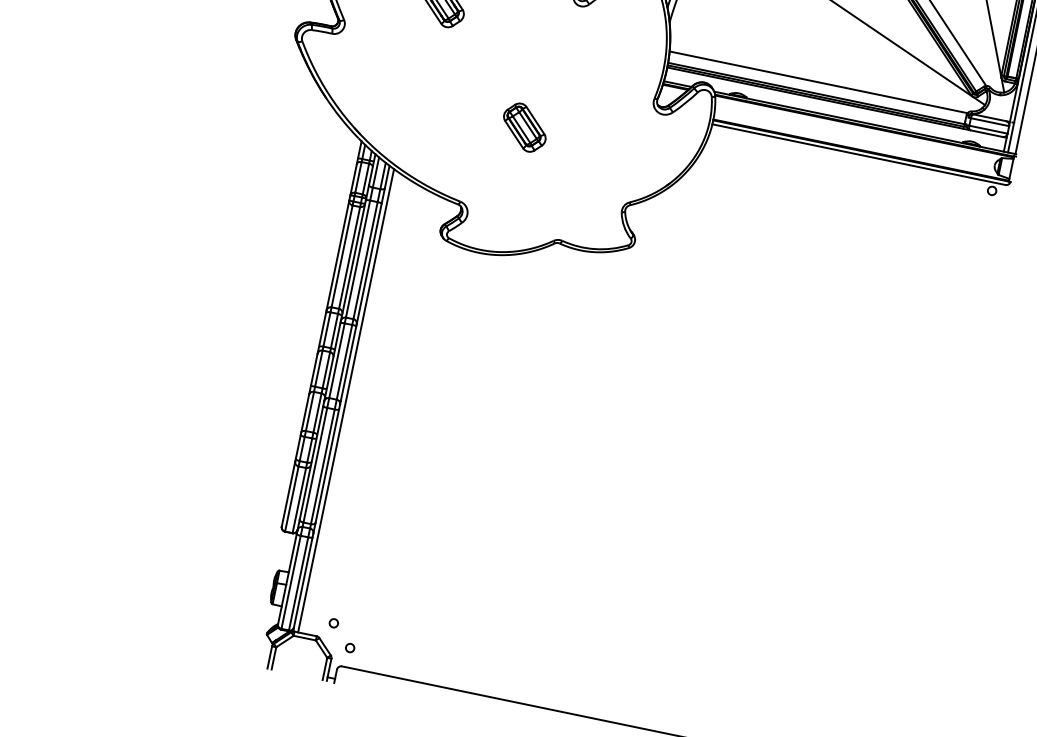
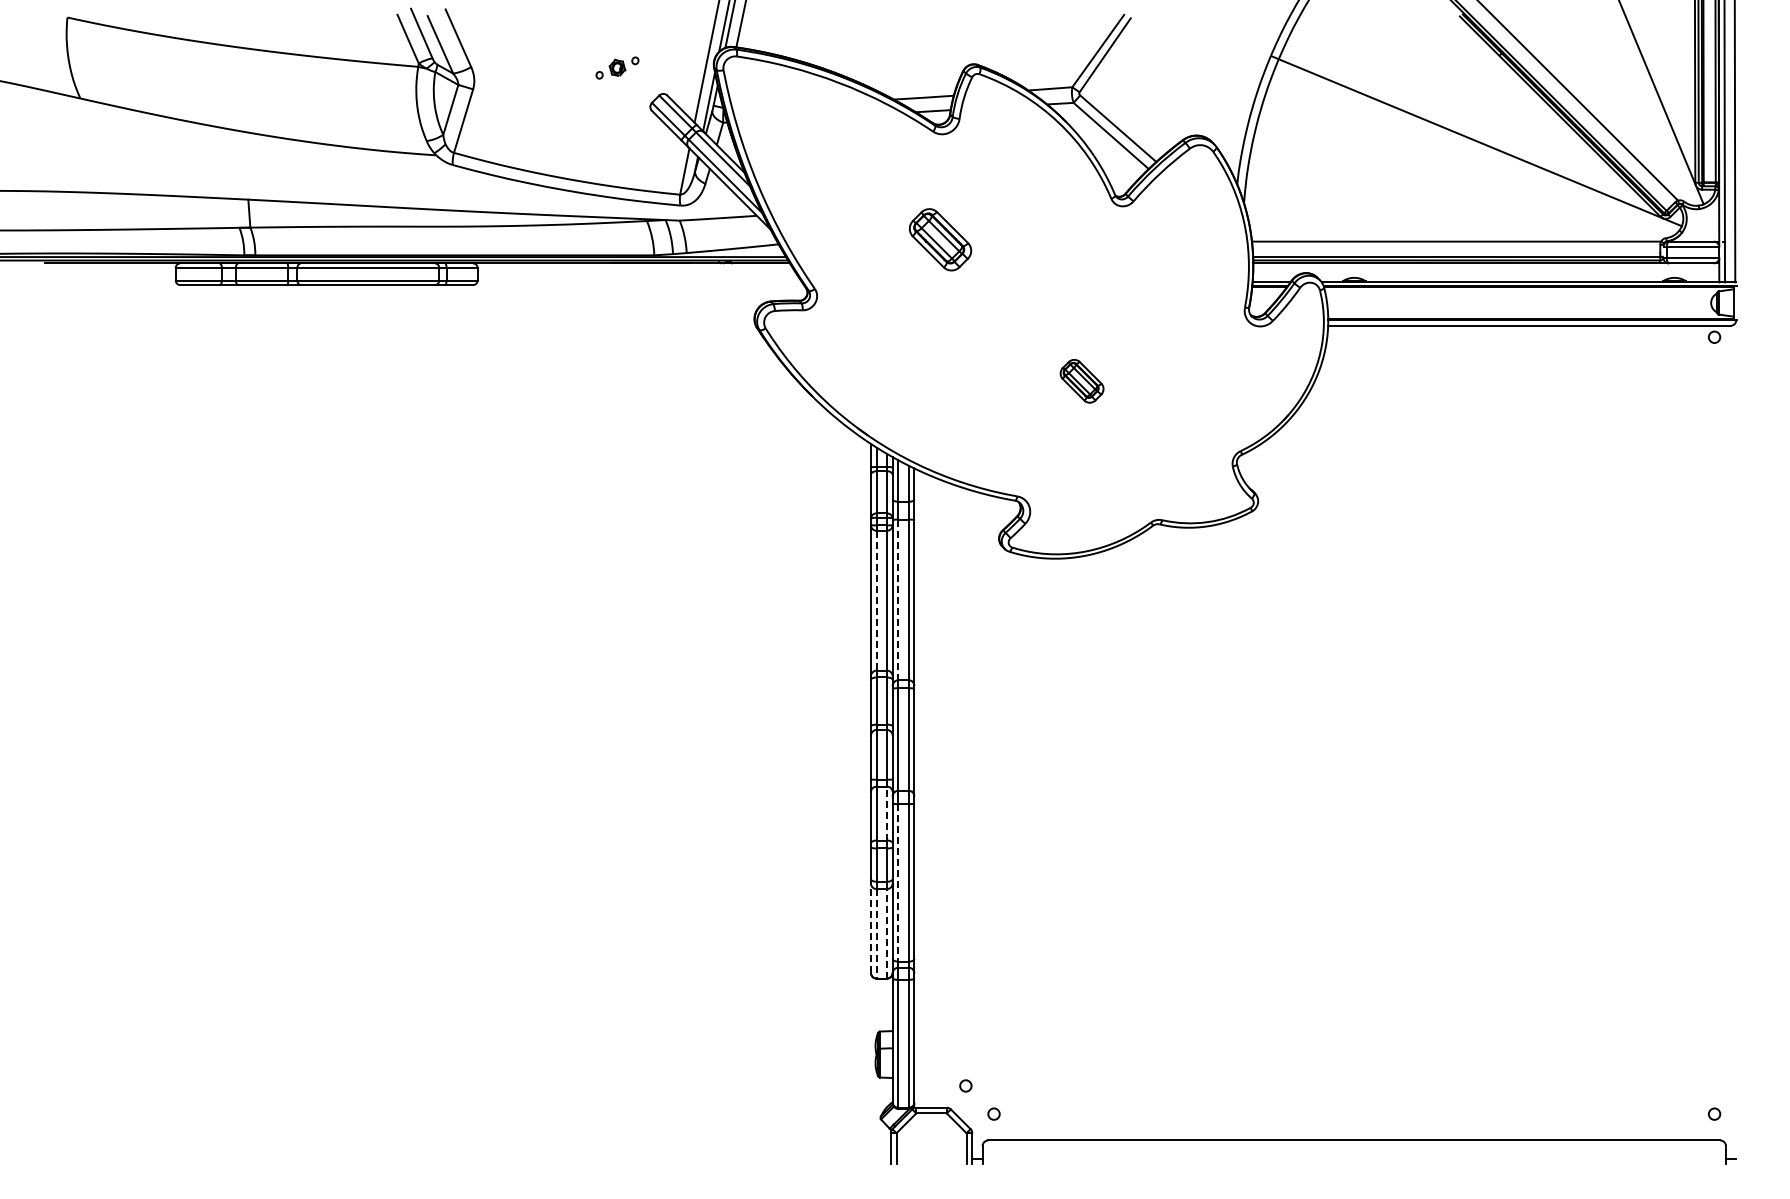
part: (524, 126) -> (1081, 380), size x0.7
line: (342, 256) -> (876, 600), solid -> dashed
line: (358, 259) -> (898, 600), solid -> dashed
line: (346, 400) -> (921, 789), removed
line: (317, 412) -> (886, 813), solid -> dashed
line: (315, 464) -> (898, 882), solid -> dashed
line: (288, 494) -> (870, 928), solid -> dashed
line: (291, 498) -> (876, 933), solid -> dashed
line: (299, 500) -> (886, 933), solid -> dashed

